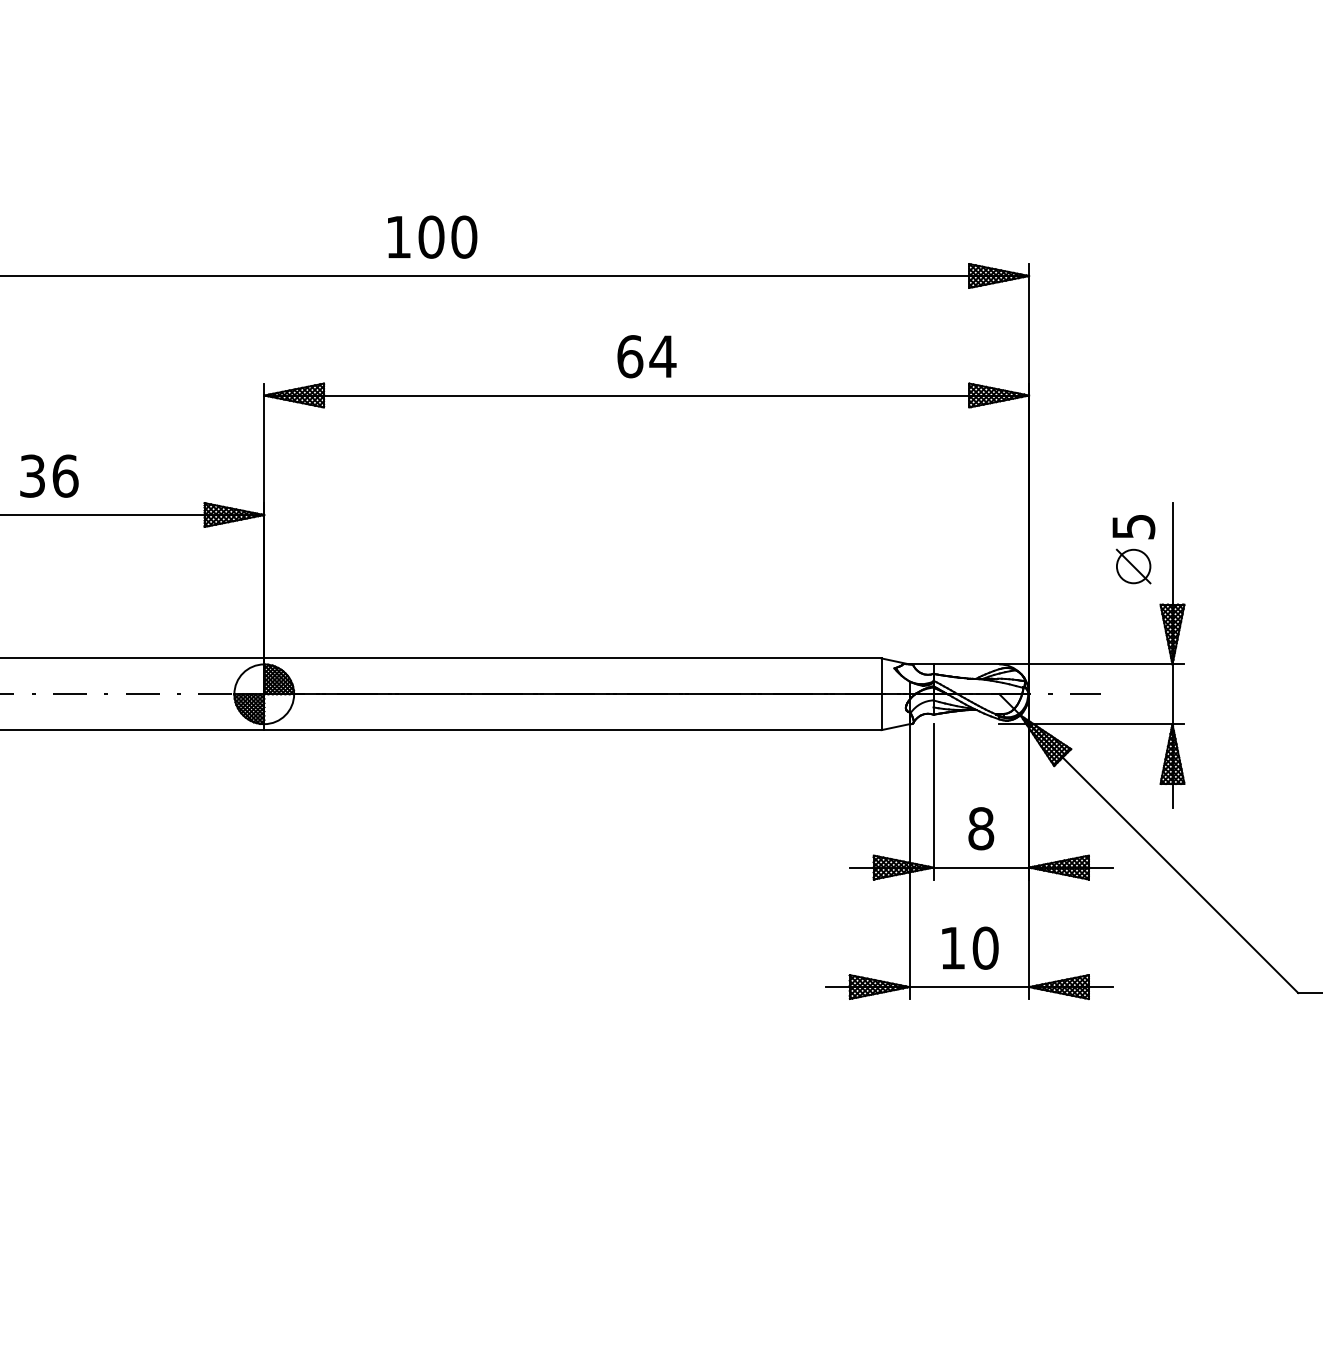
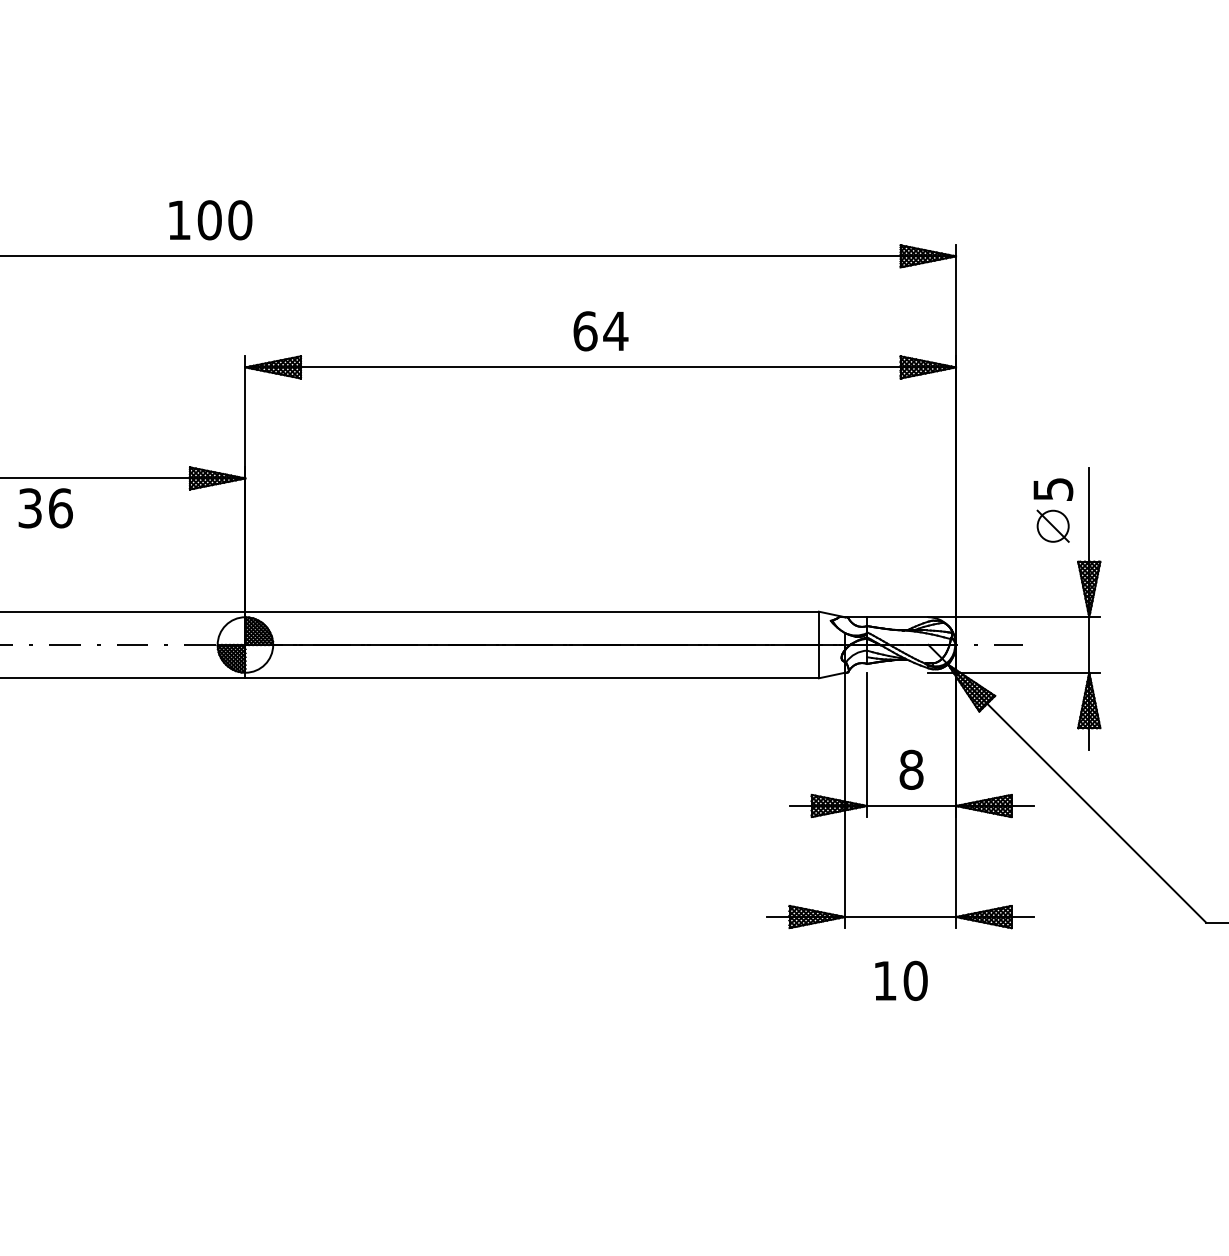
text: (432, 237) -> (210, 220), moved
text: (49, 476) -> (45, 508), moved
text: (970, 947) -> (901, 980), moved

